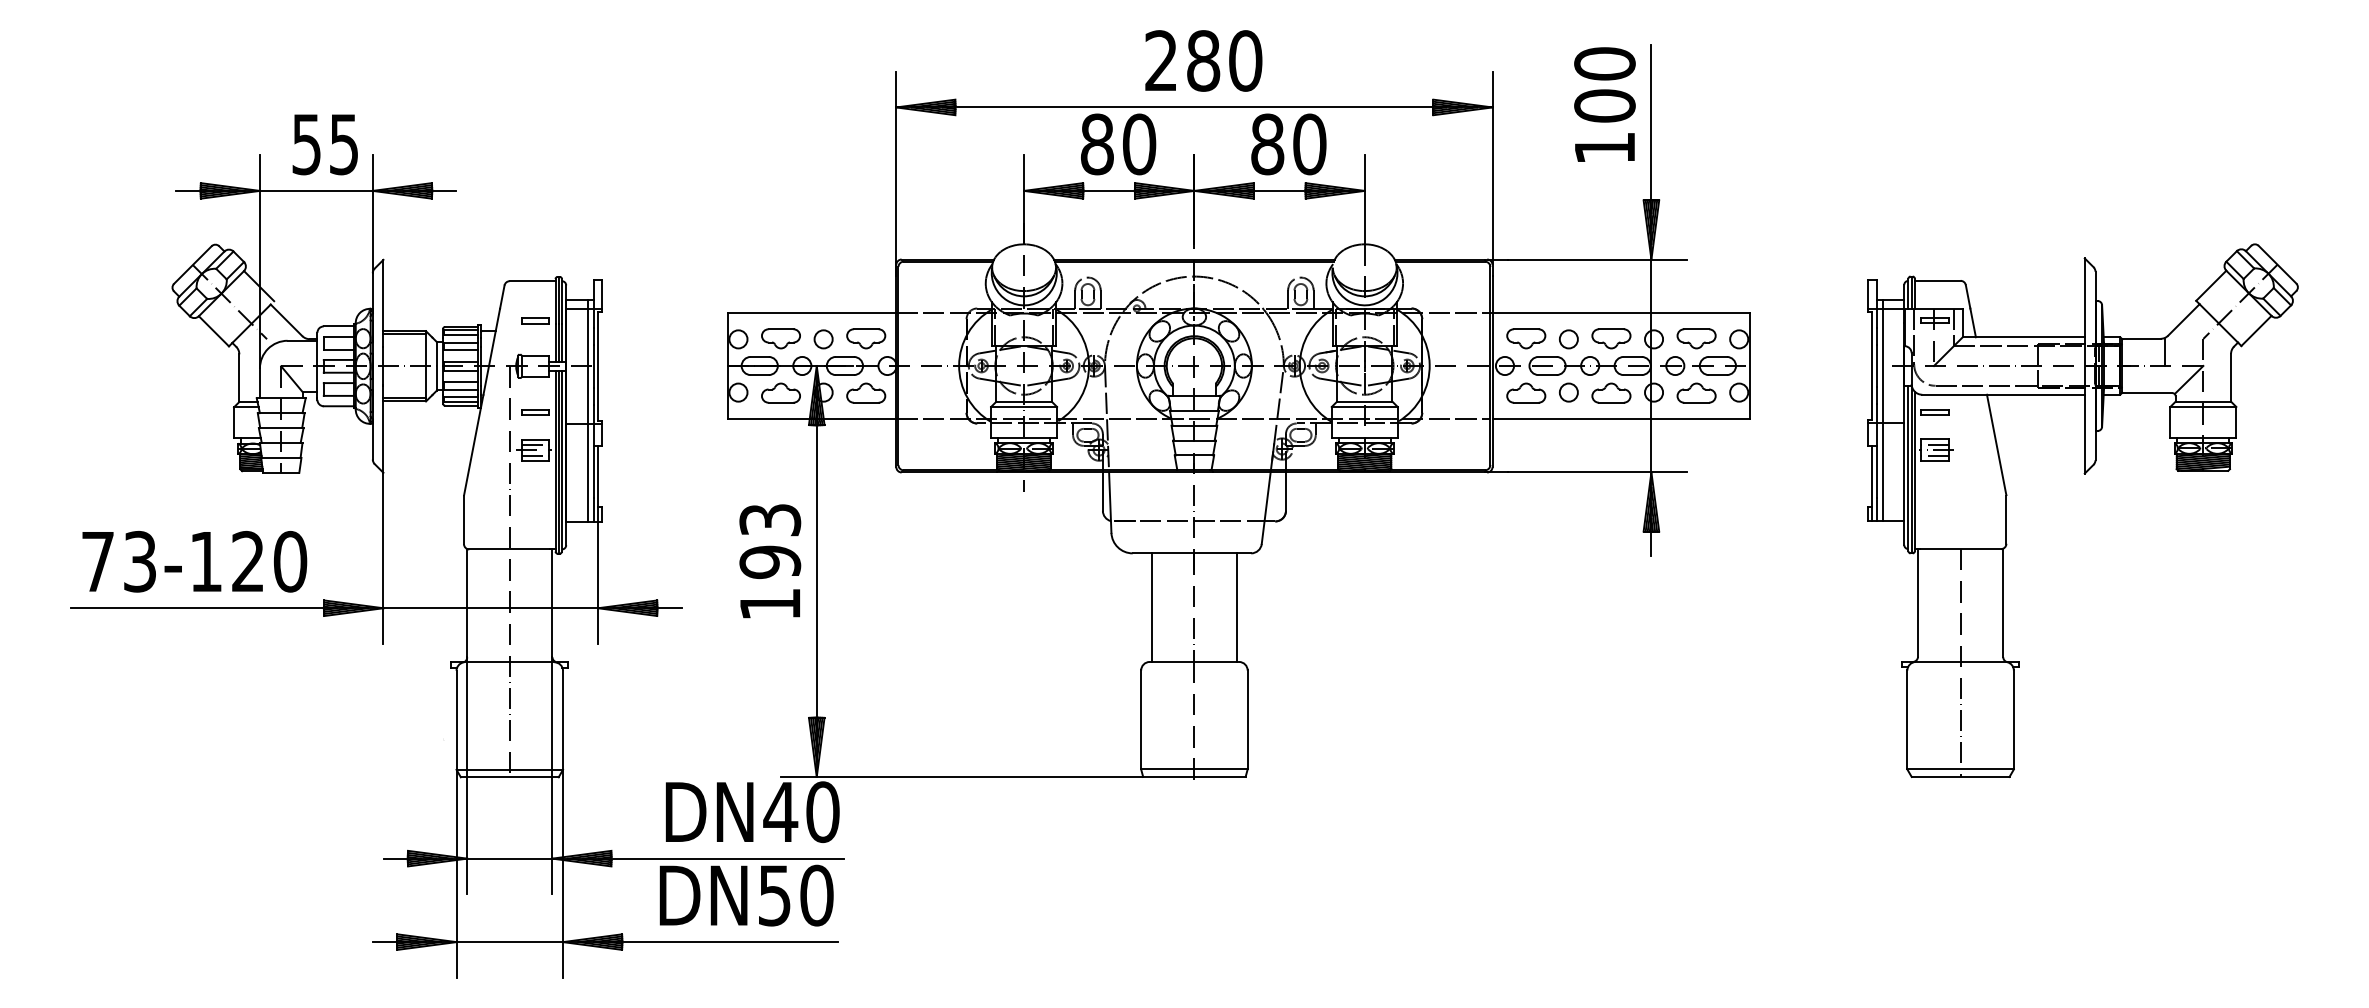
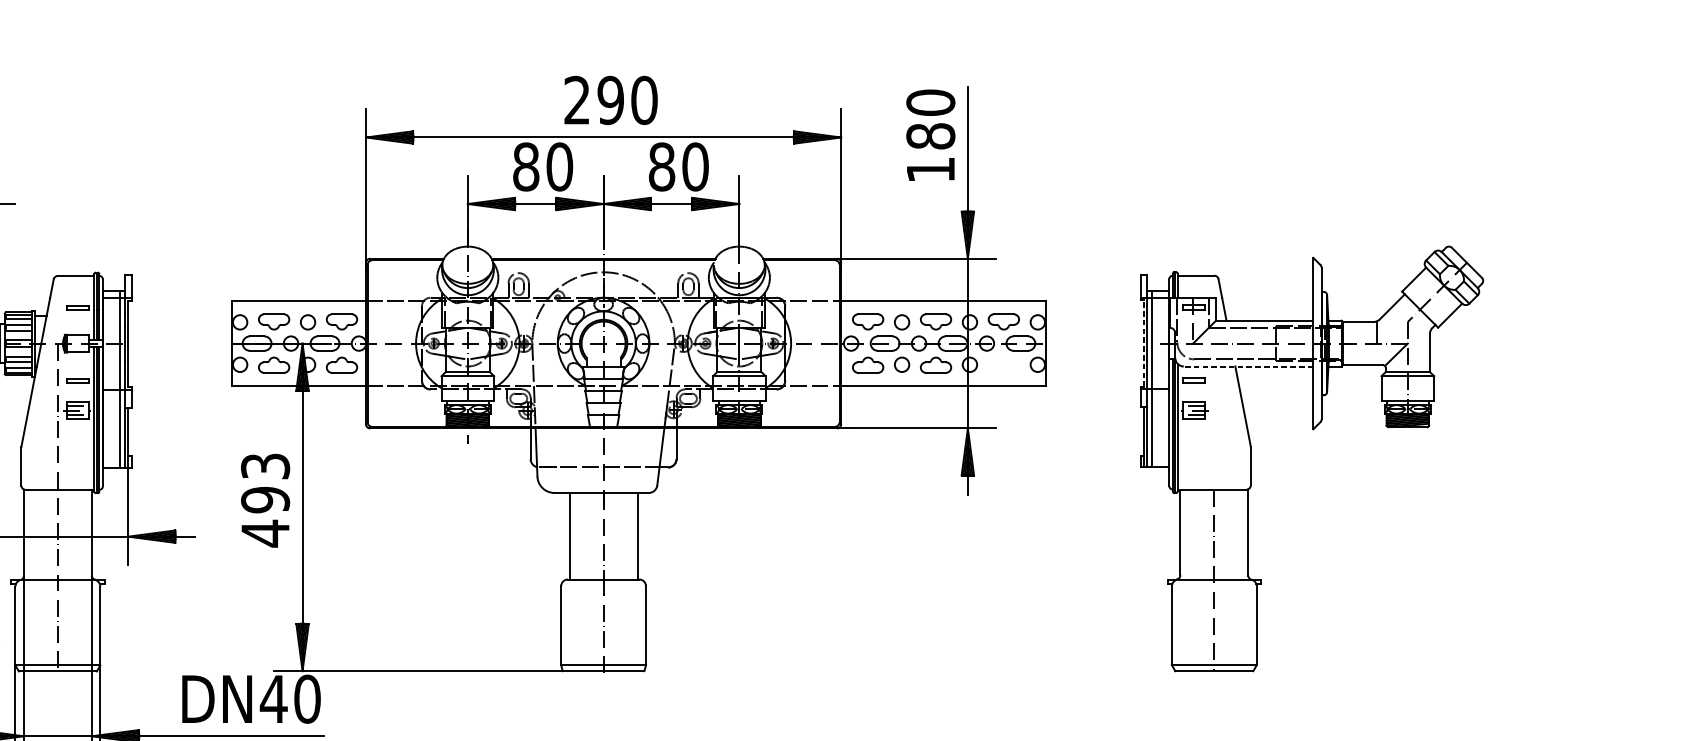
text: (1203, 60) -> (610, 100), 280 -> 290
text: (1604, 105) -> (930, 135), 100 -> 180
line: (1872, 365) -> (1144, 343), solid -> dashed
part: (1696, 392) -> (1003, 364), removed
line: (2003, 394) -> (1248, 366), solid -> dashed
text: (770, 604) -> (265, 533), 193 -> 493

